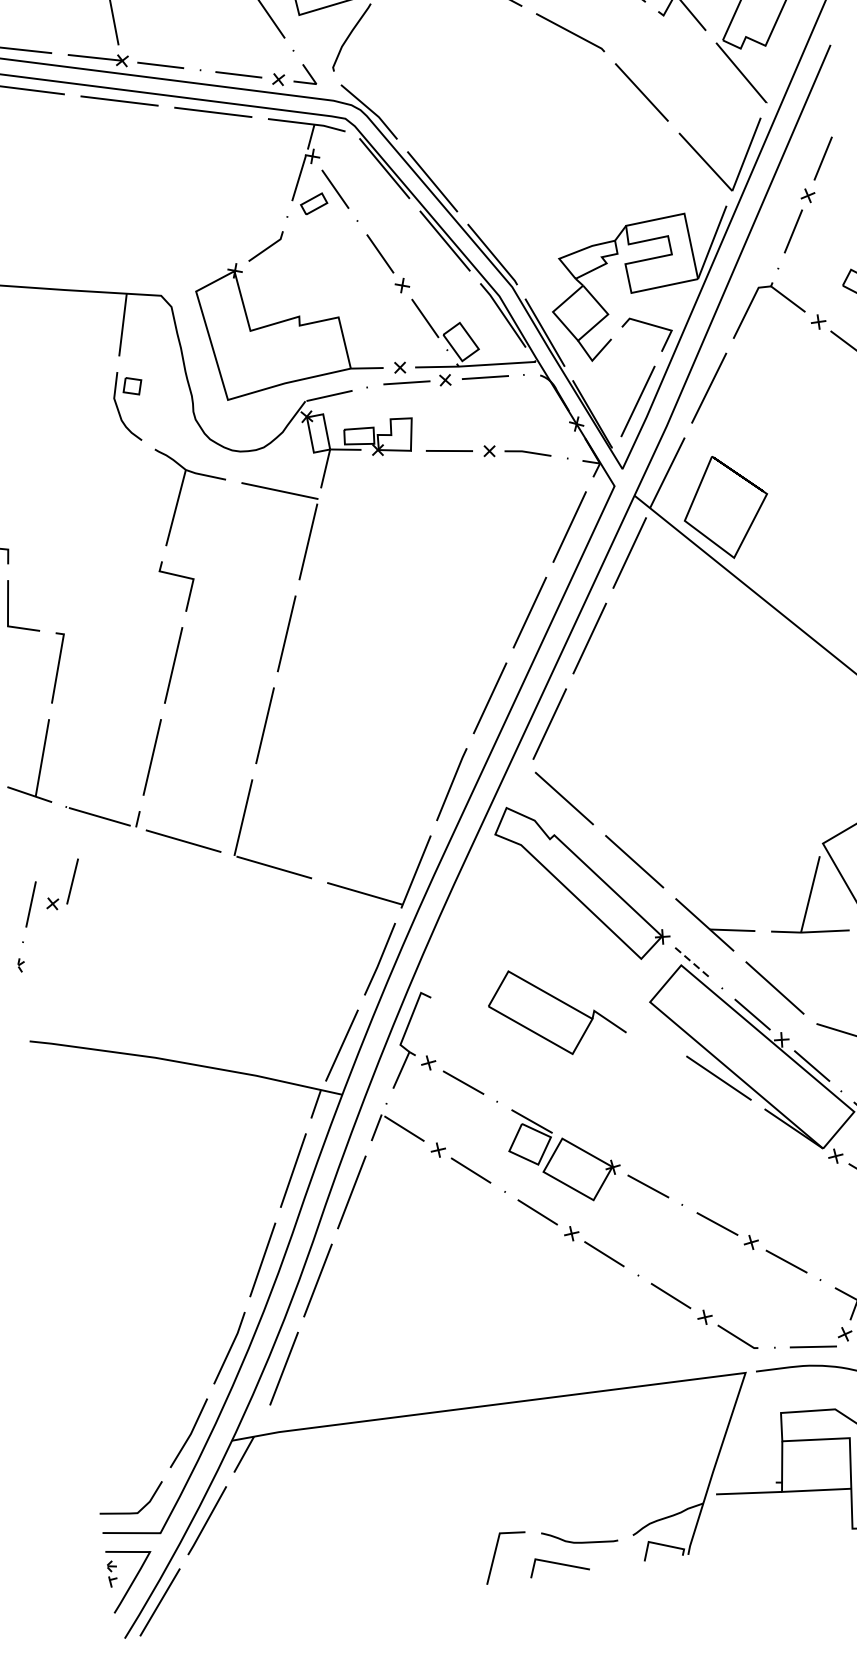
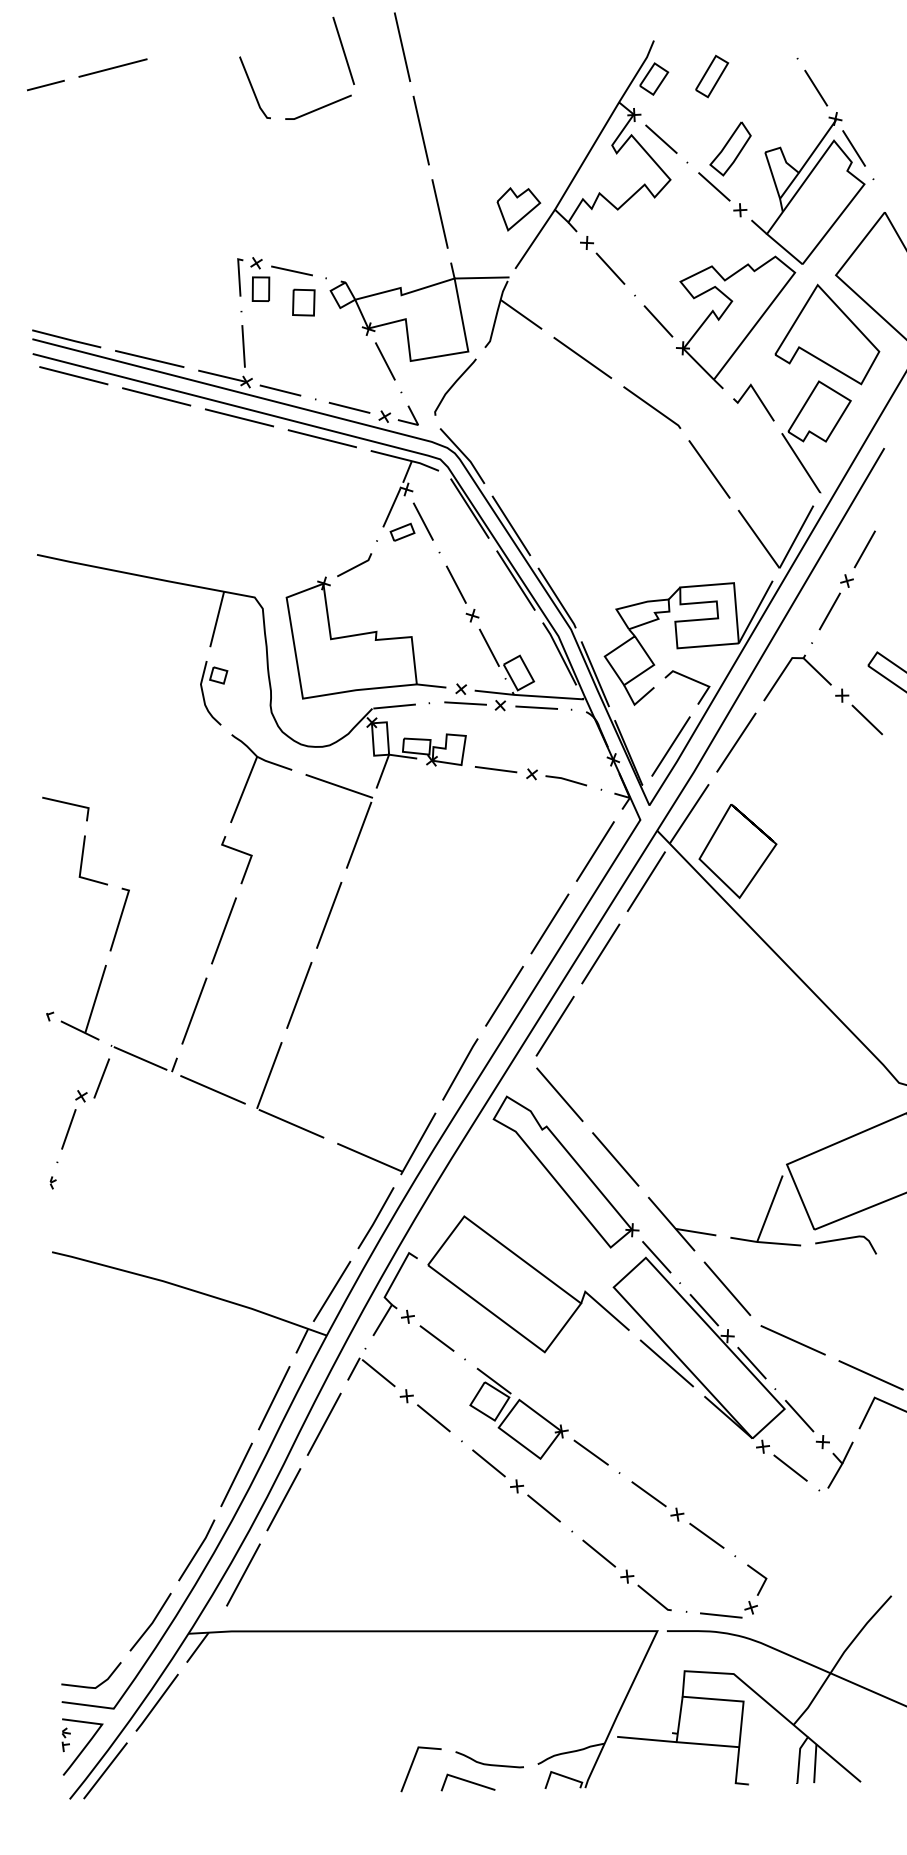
part: (69, 887) -> (98, 1083), moved
line: (693, 963) -> (657, 1257), dashed -> solid
part: (556, 1010) -> (528, 1284), size x1.67

